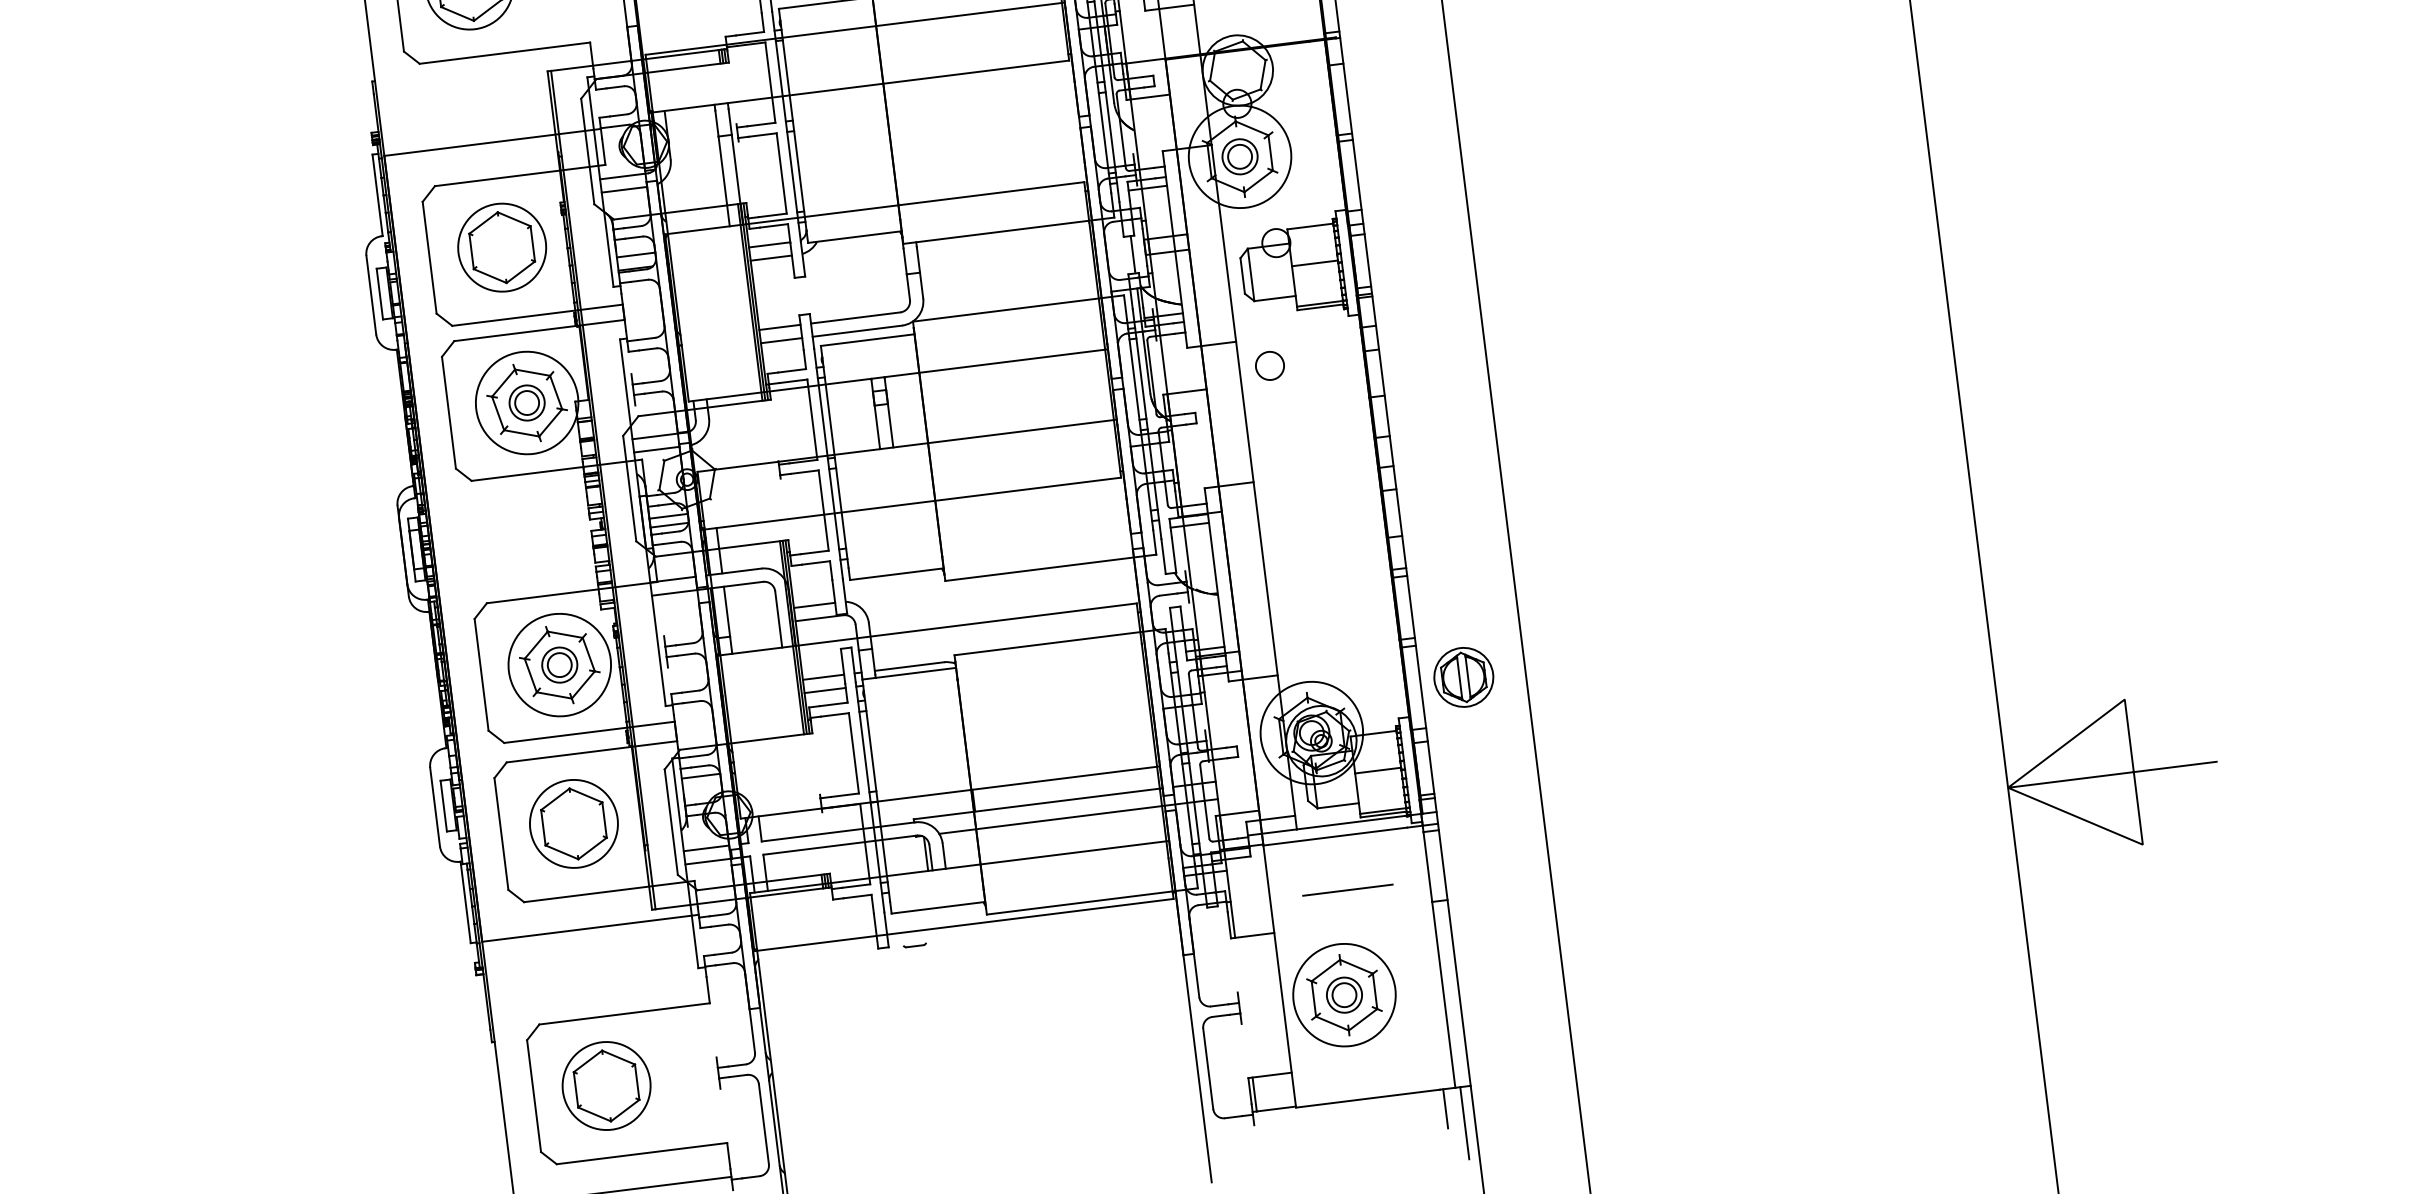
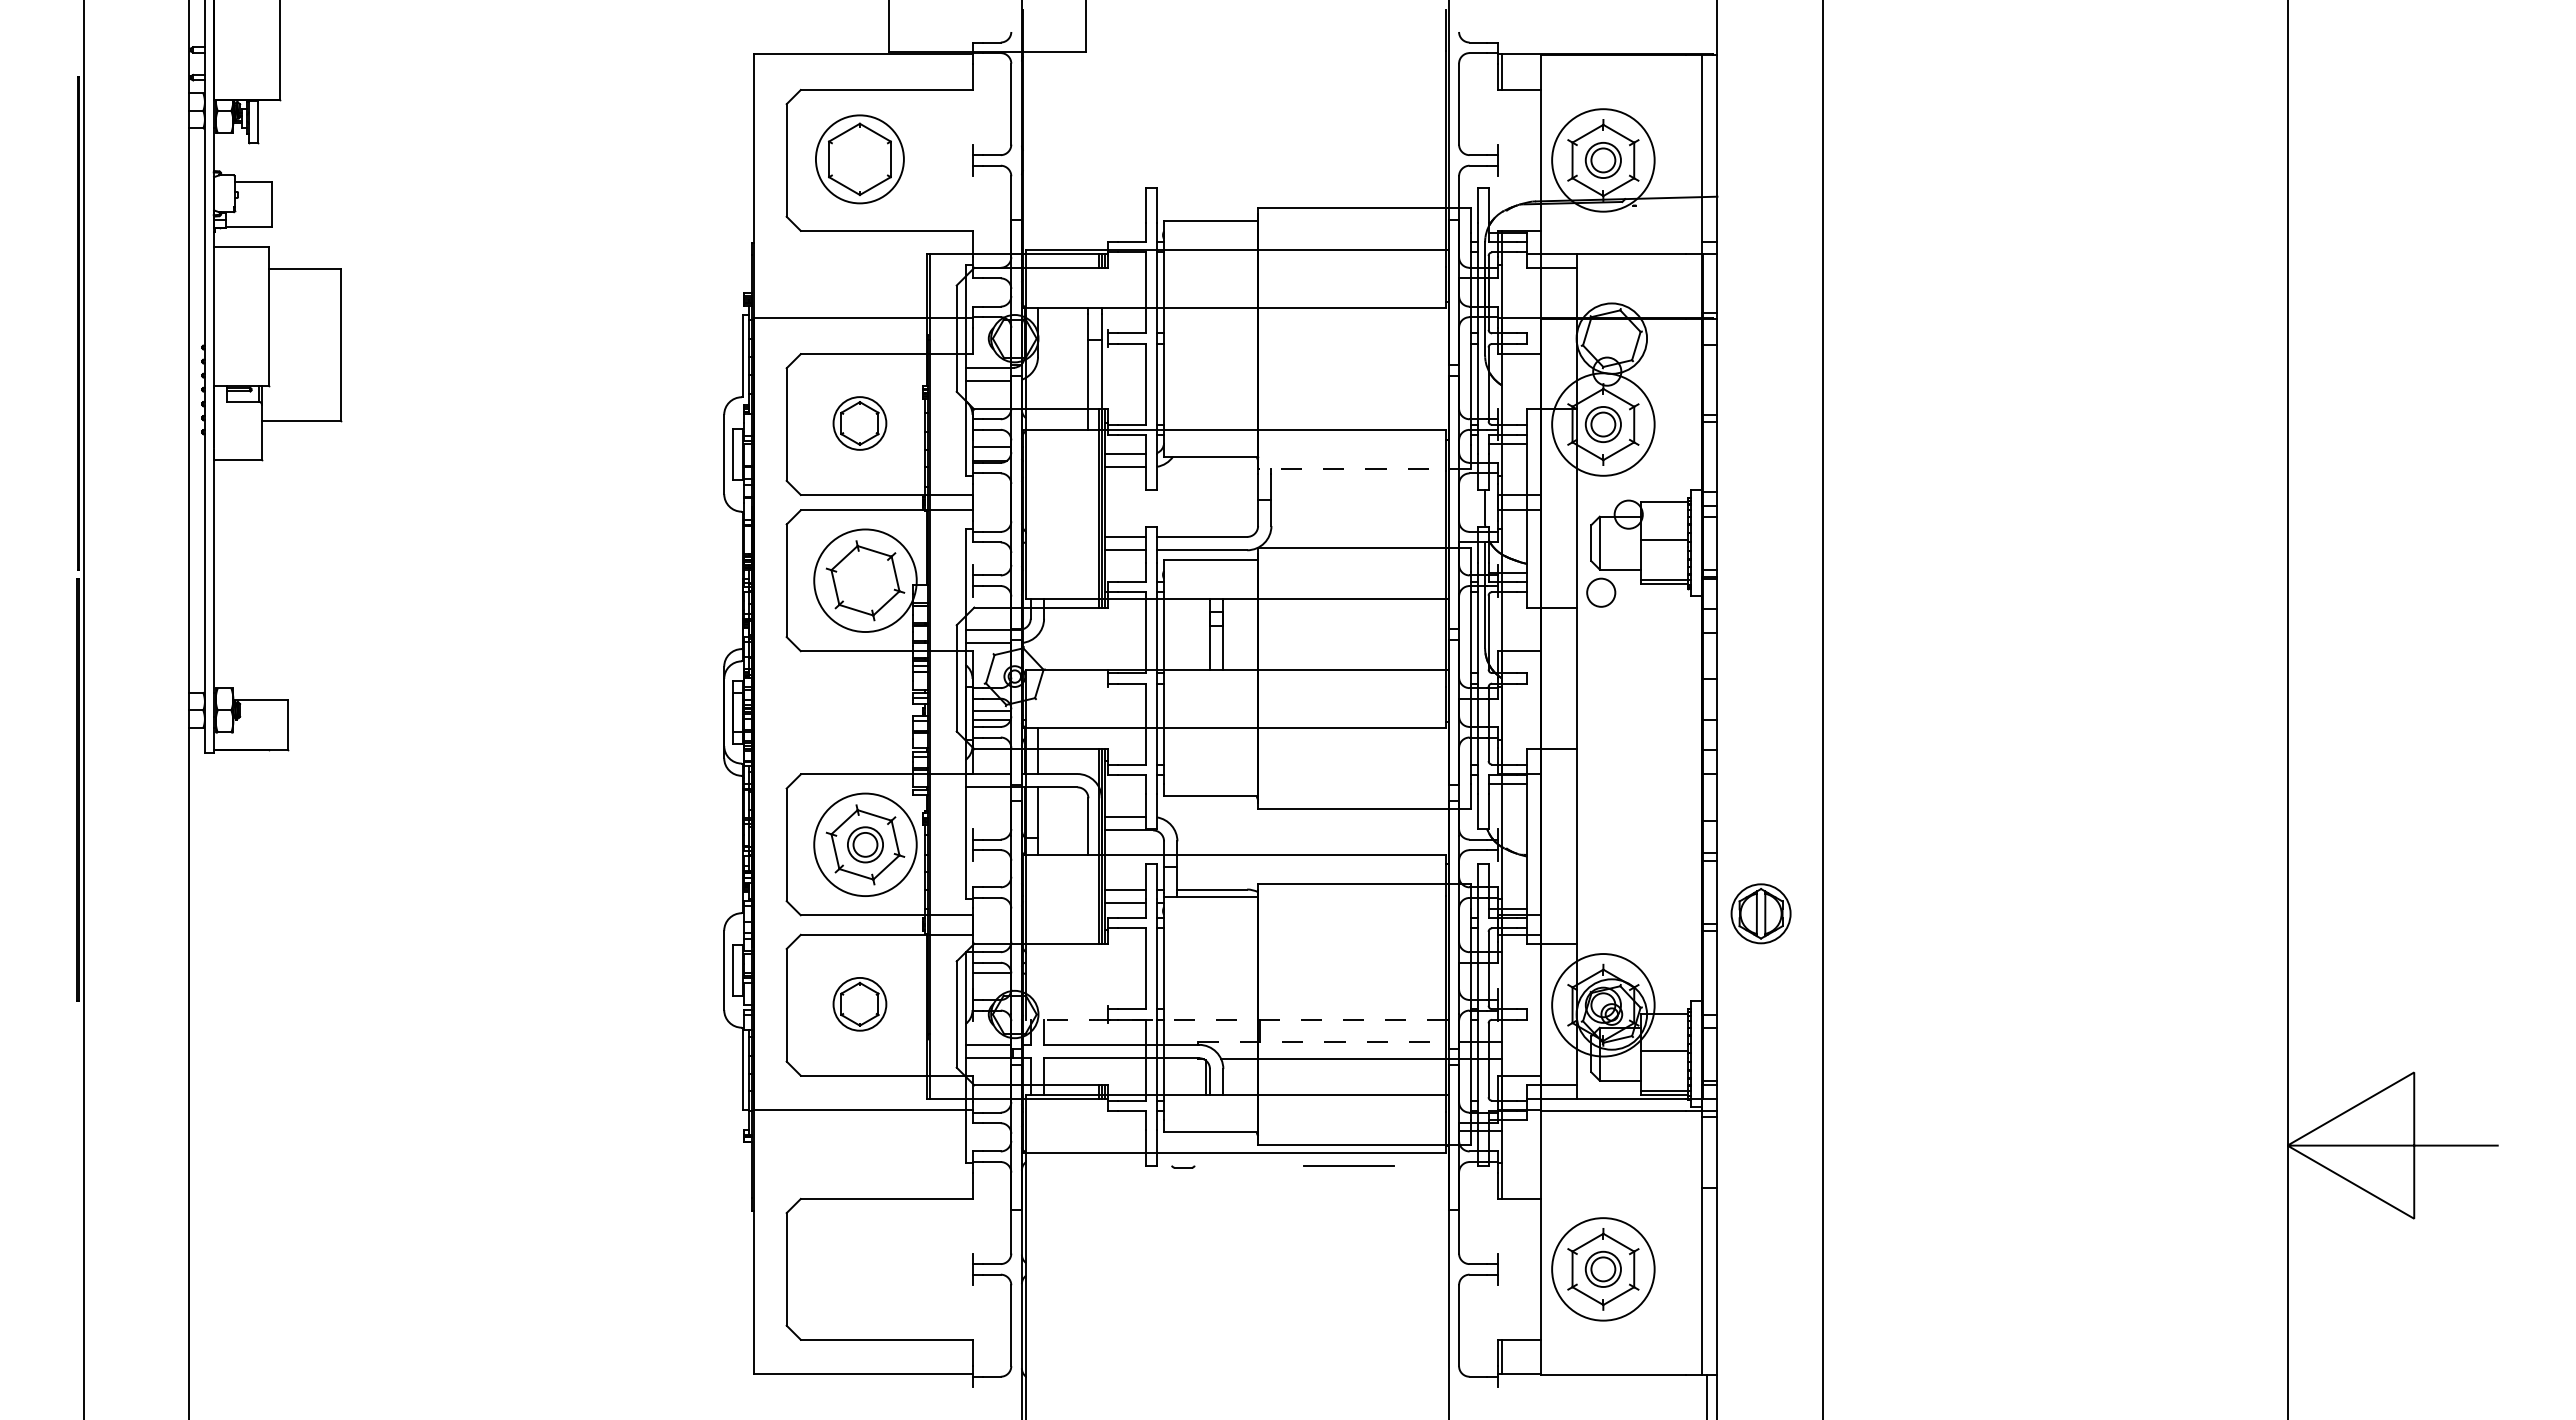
line: (1008, 230) -> (1364, 469), solid -> dashed
part: (501, 247) -> (859, 423), size x0.6
circle: (1270, 365) -> (1601, 592), moved
part: (527, 402) -> (865, 580), removed
part: (1463, 677) -> (1760, 913), moved
line: (949, 792) -> (1236, 1019), solid -> dashed
line: (1038, 803) -> (1323, 1041), solid -> dashed
part: (573, 824) -> (859, 1004), size x0.6
line: (1347, 890) -> (1348, 1165), moved
part: (606, 1086) -> (859, 1268), removed
line: (1445, 1108) -> (1689, 1394), removed

